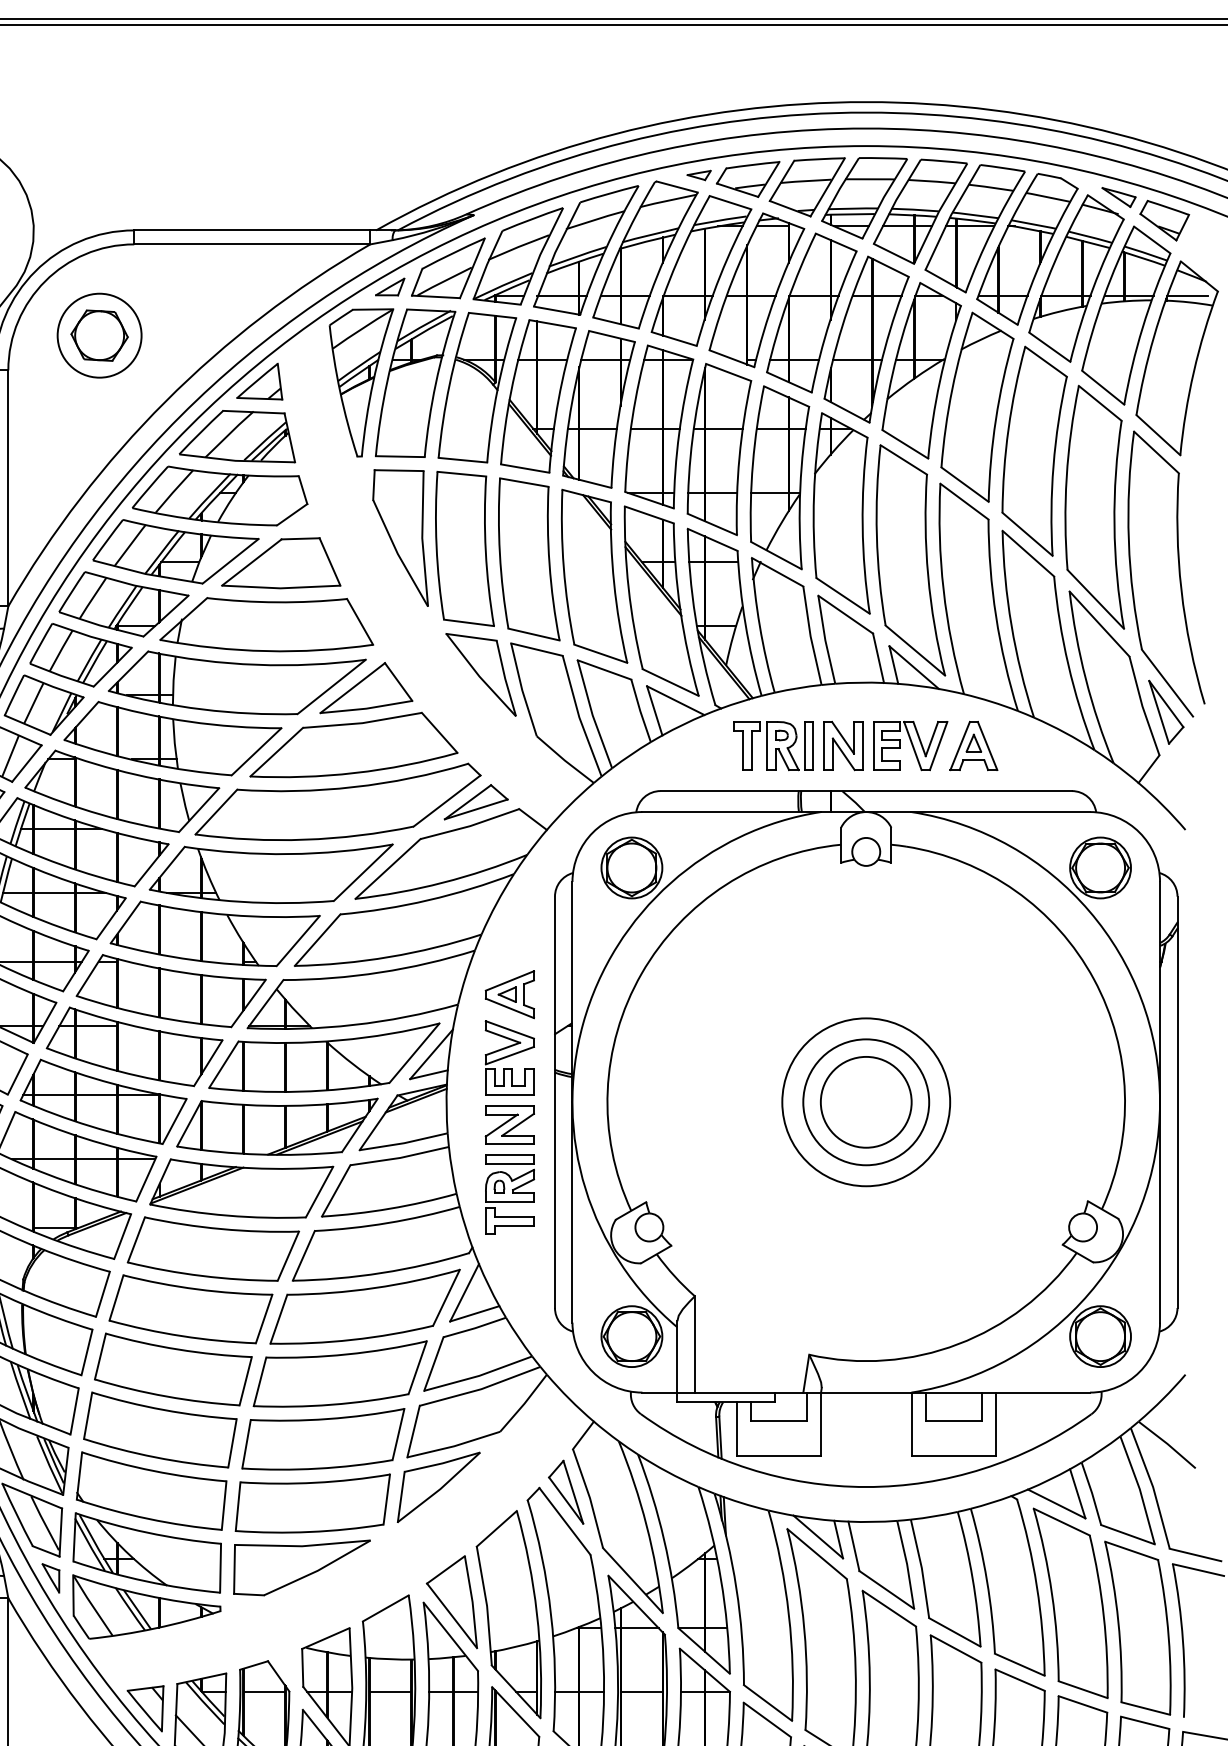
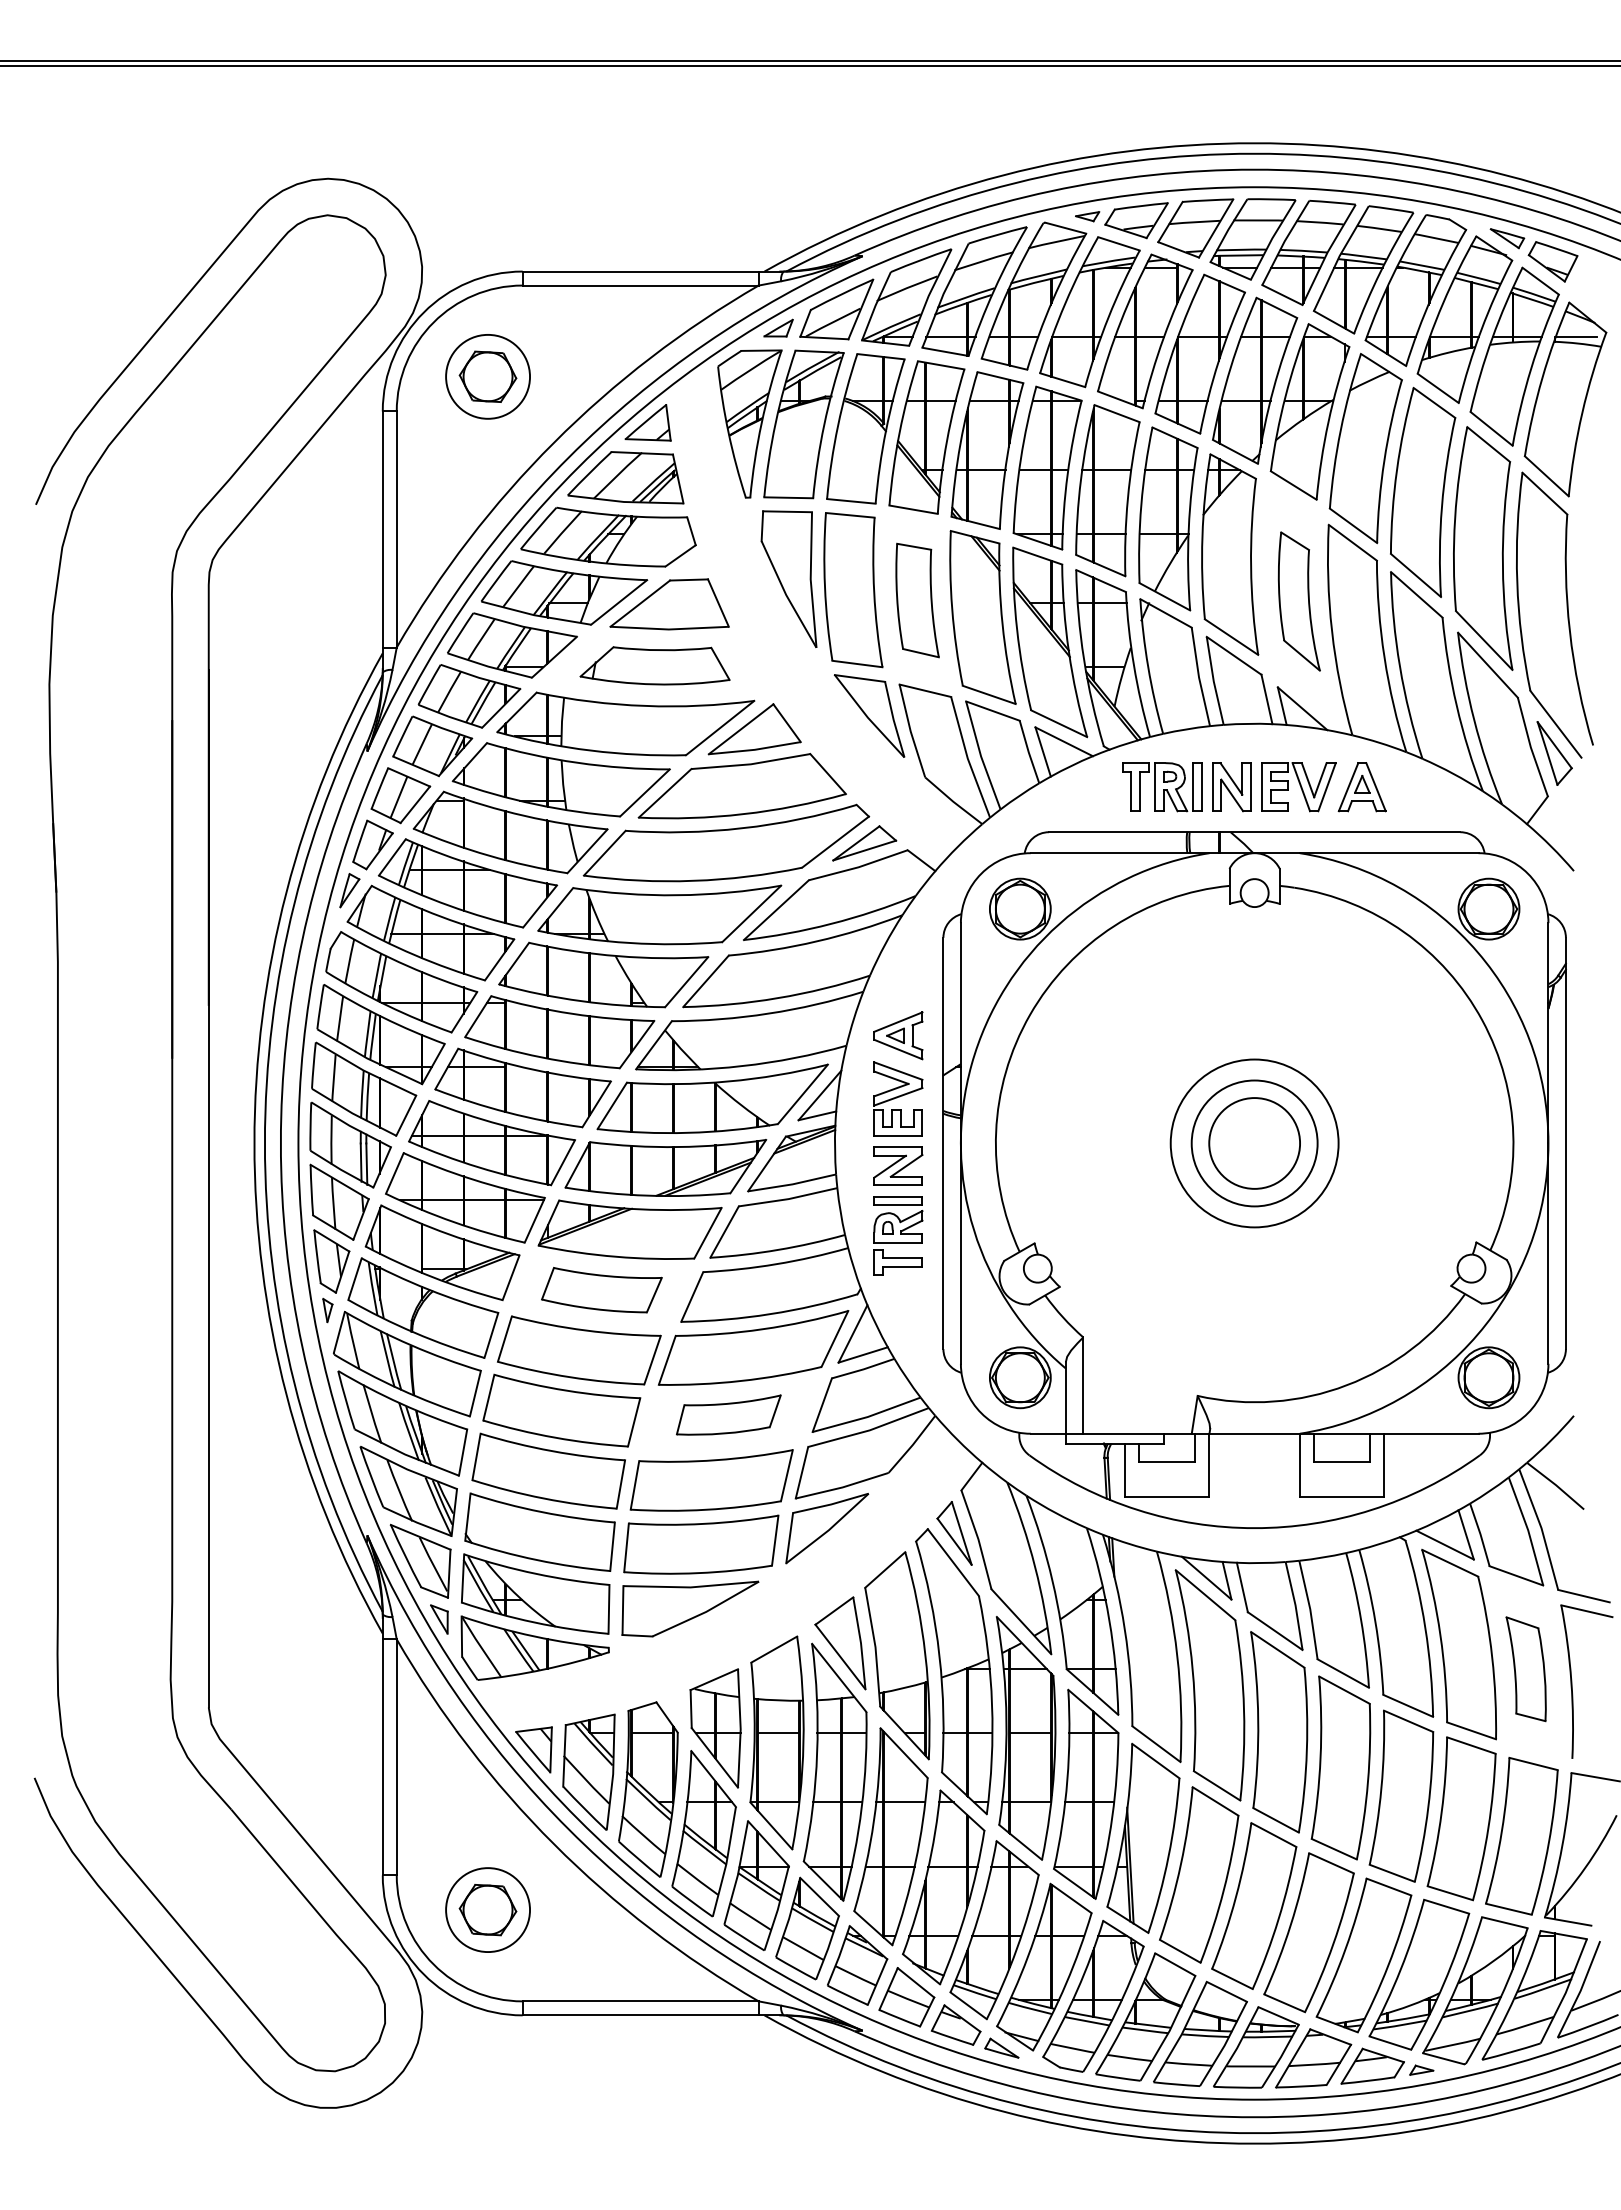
part: (529, 559) -> (917, 600), size x0.7
part: (911, 560) -> (1299, 601), size x0.6
part: (266, 624) -> (654, 665), size x0.7
part: (213, 1248) -> (601, 1289), size x0.7
part: (340, 1373) -> (728, 1414), size x0.6
part: (1137, 1627) -> (1525, 1668), size x0.6

